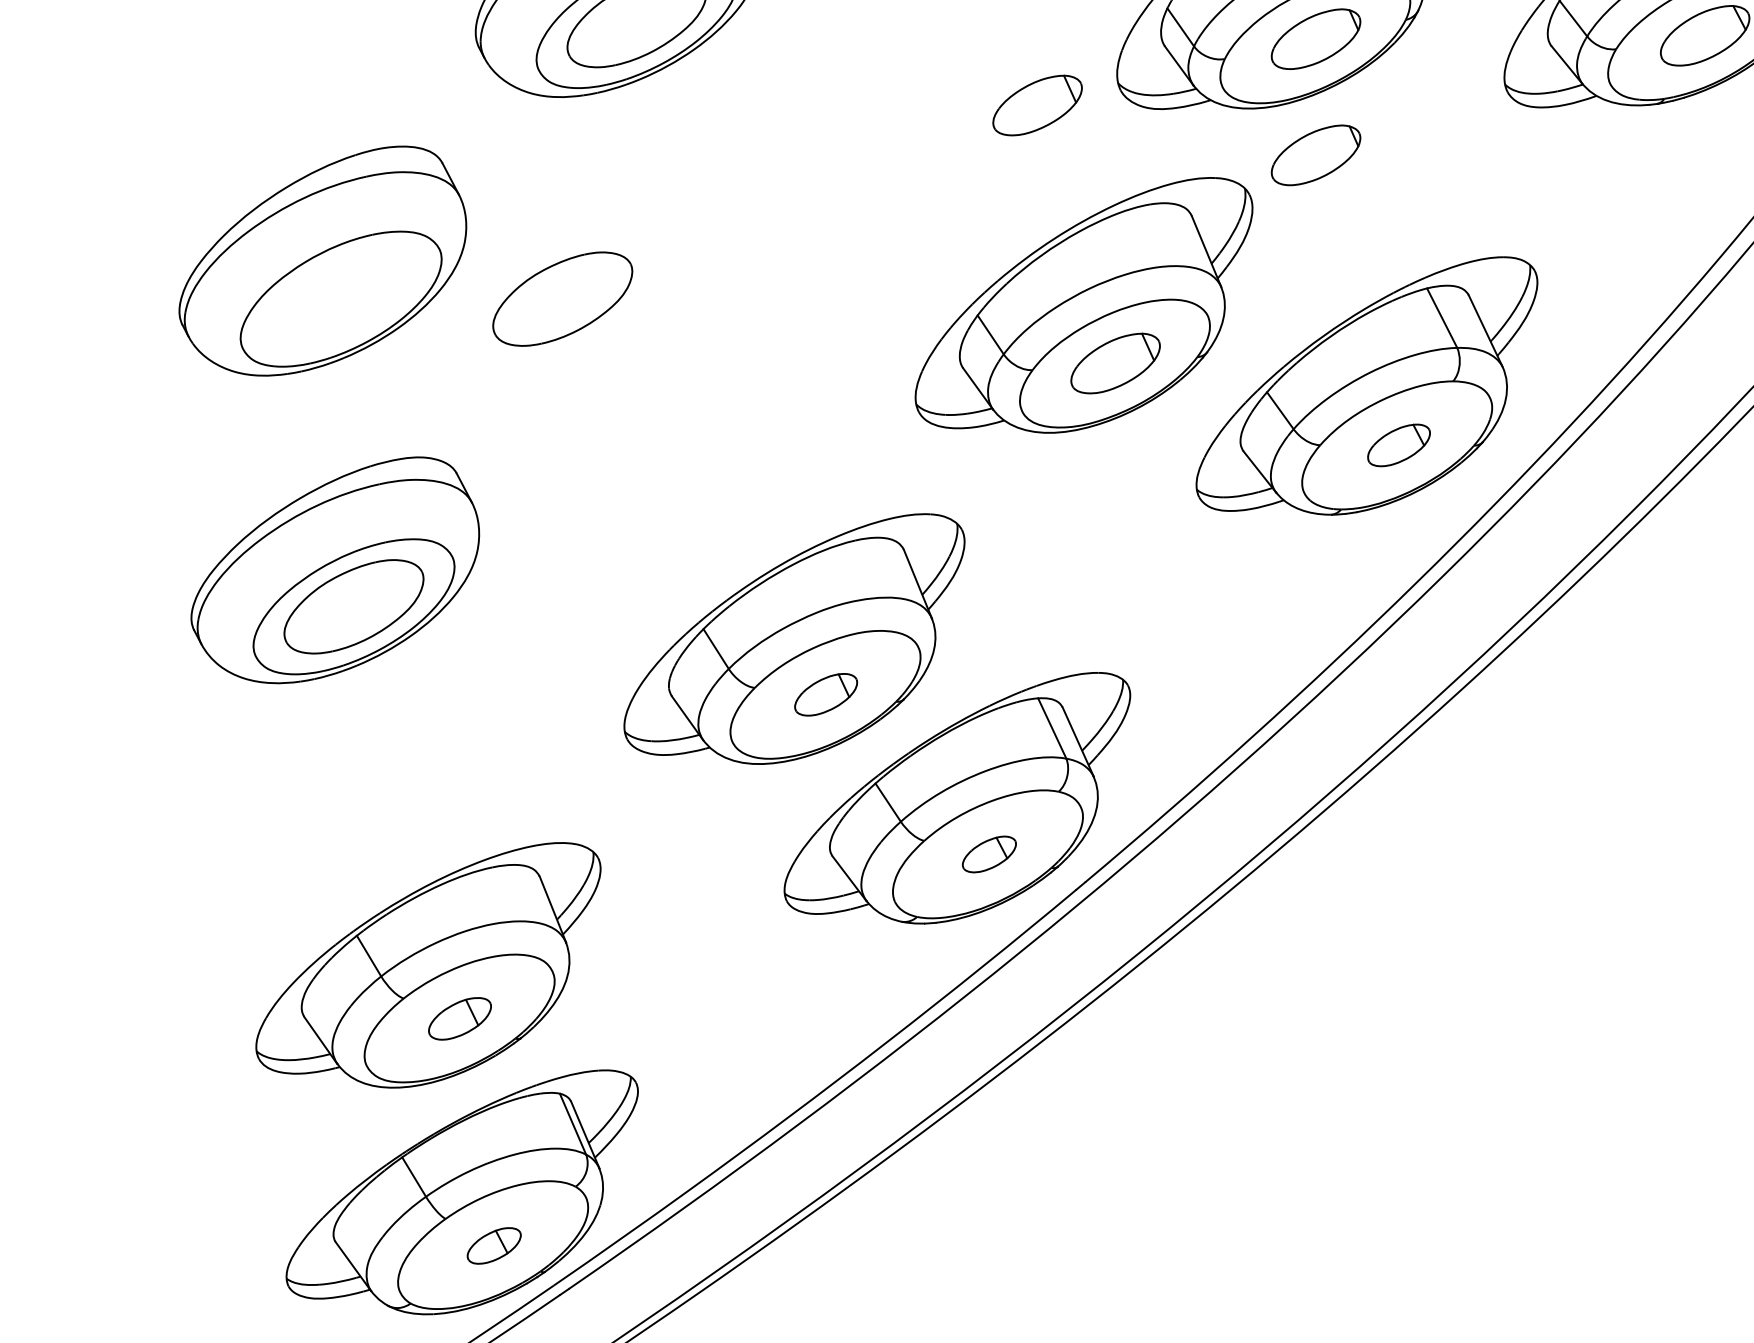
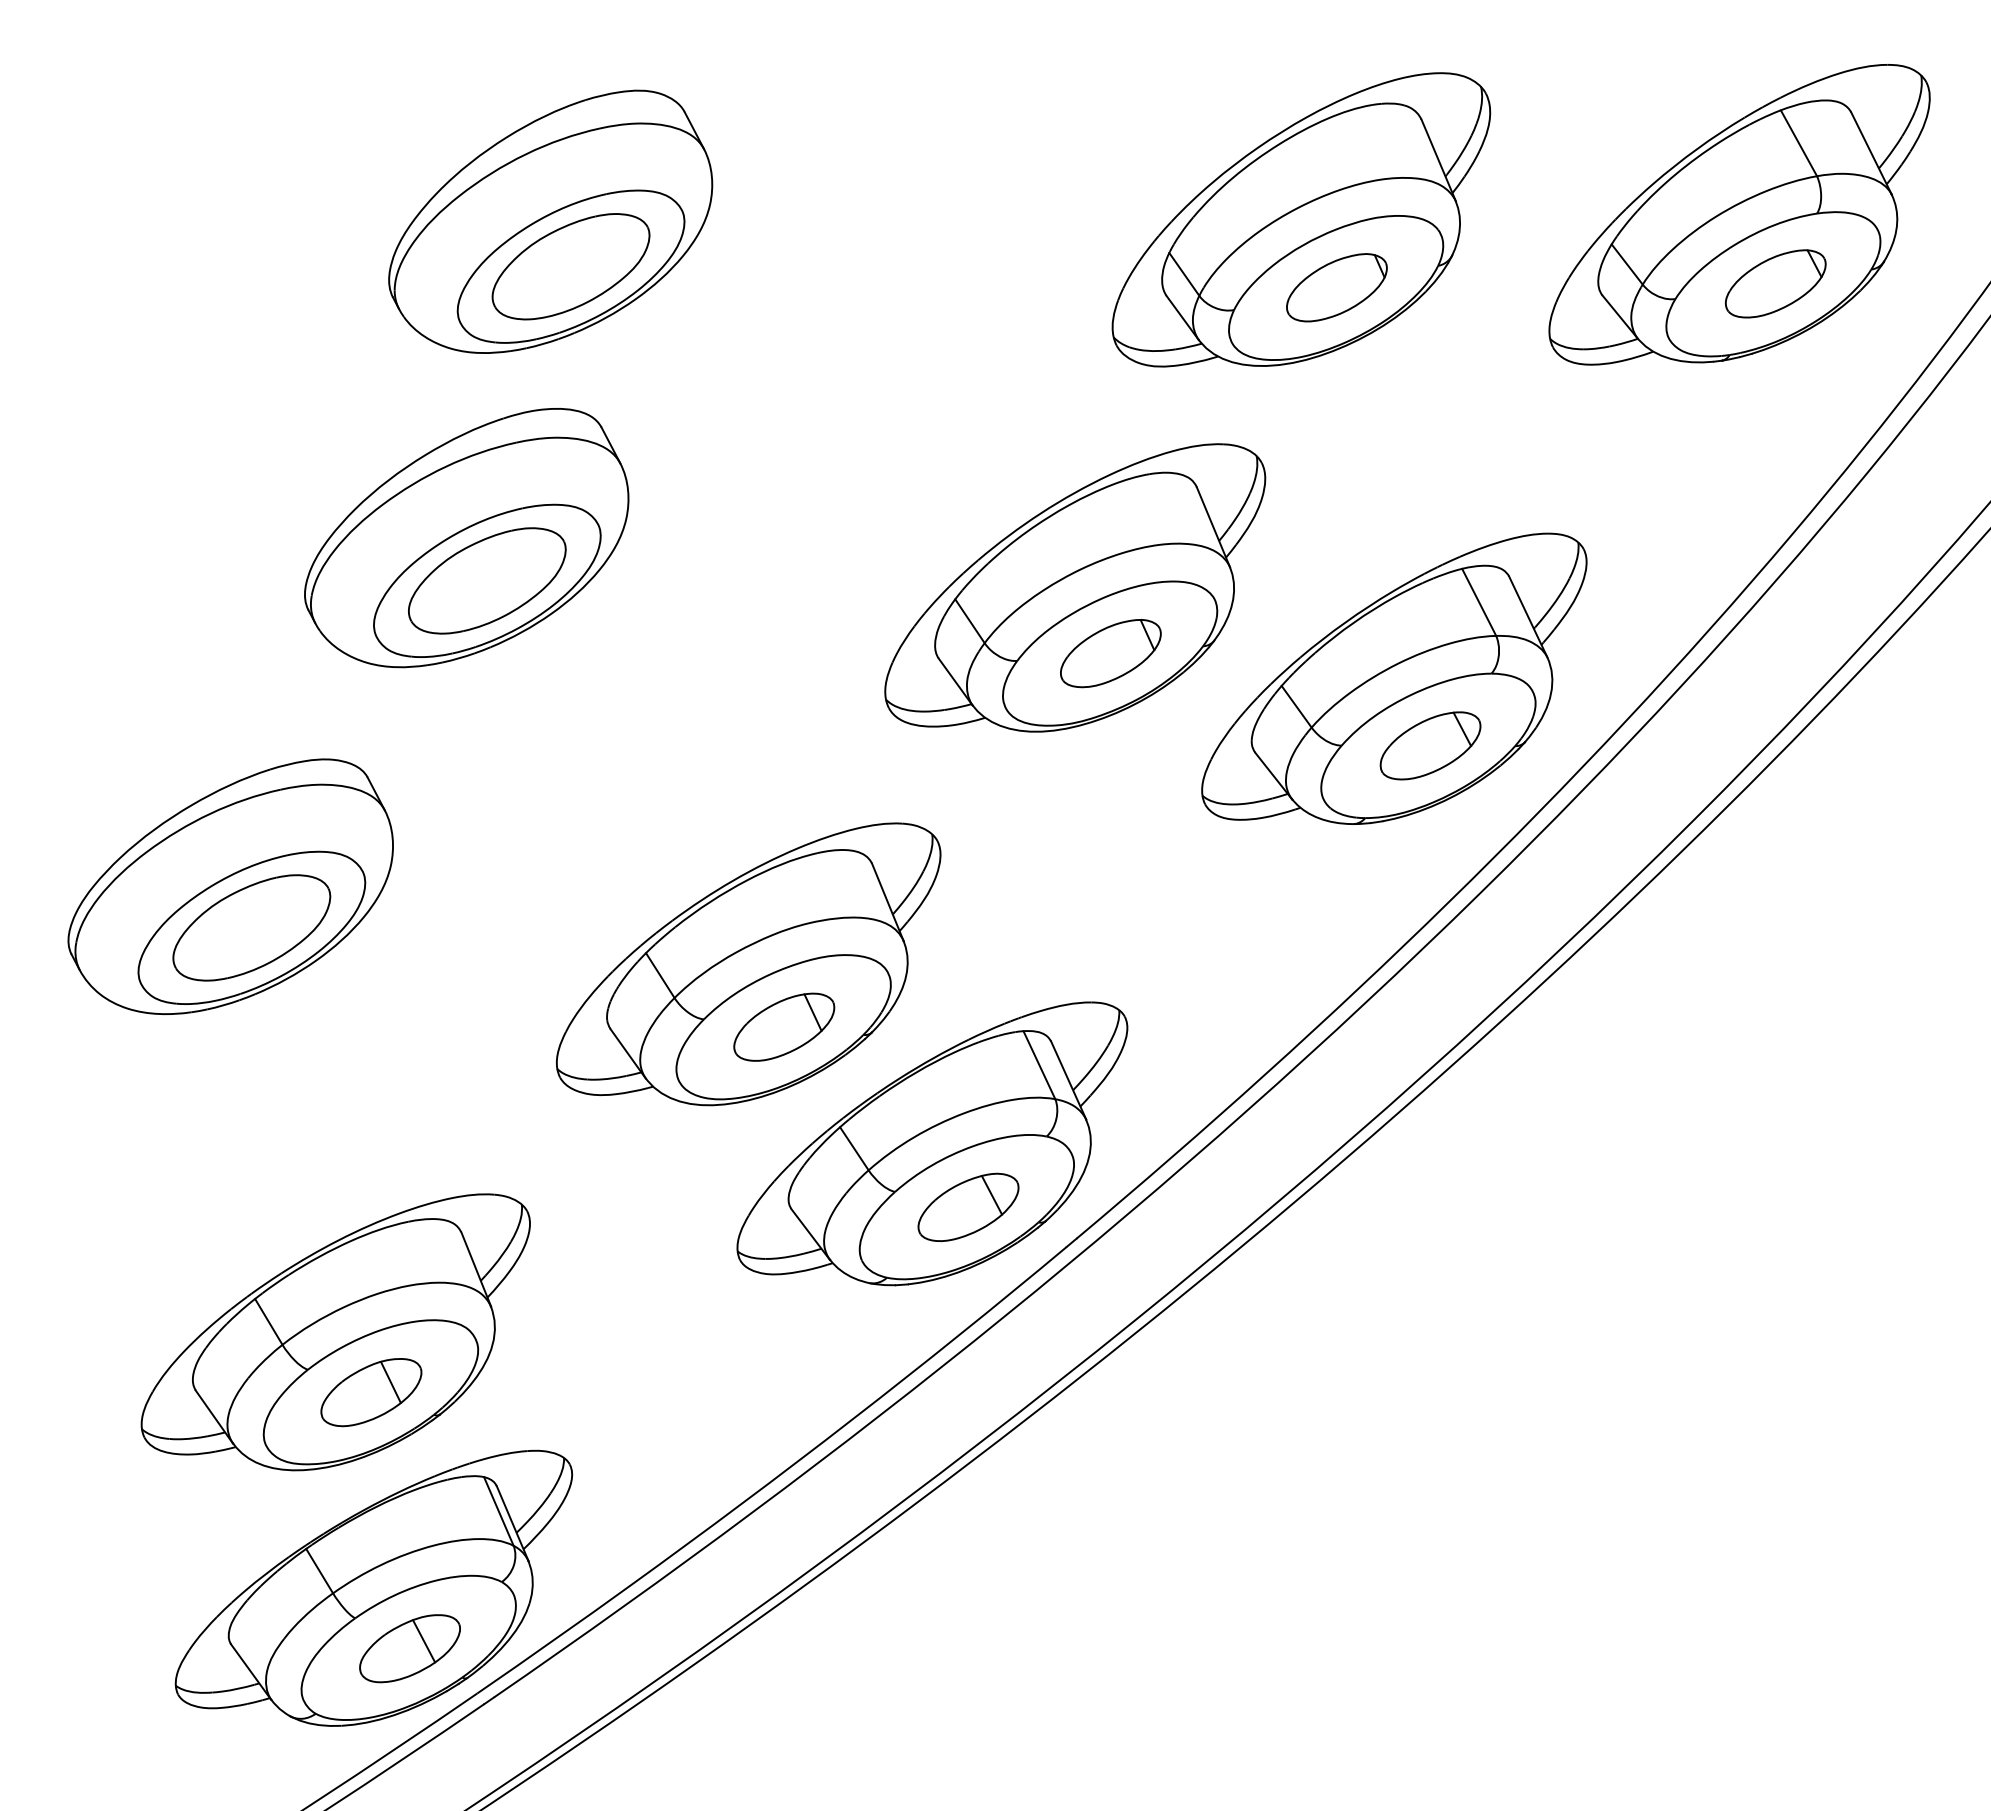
part: (1037, 105) -> (1022, 362), removed
part: (1315, 155) -> (1336, 418), removed
part: (322, 261) -> (466, 538), moved
part: (1399, 445) -> (1430, 745), size x1.43
part: (826, 694) -> (784, 1026), size x1.43
part: (989, 853) -> (968, 1206), size x1.67
part: (460, 1018) -> (371, 1392), size x1.43
part: (493, 1245) -> (409, 1648), size x1.67

